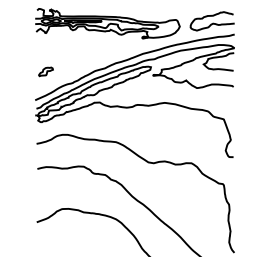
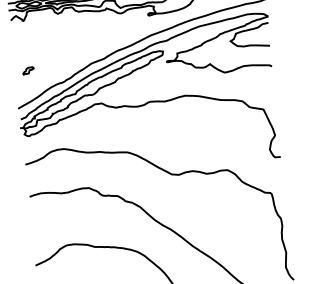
part: (45, 71) -> (27, 70), size x0.6

